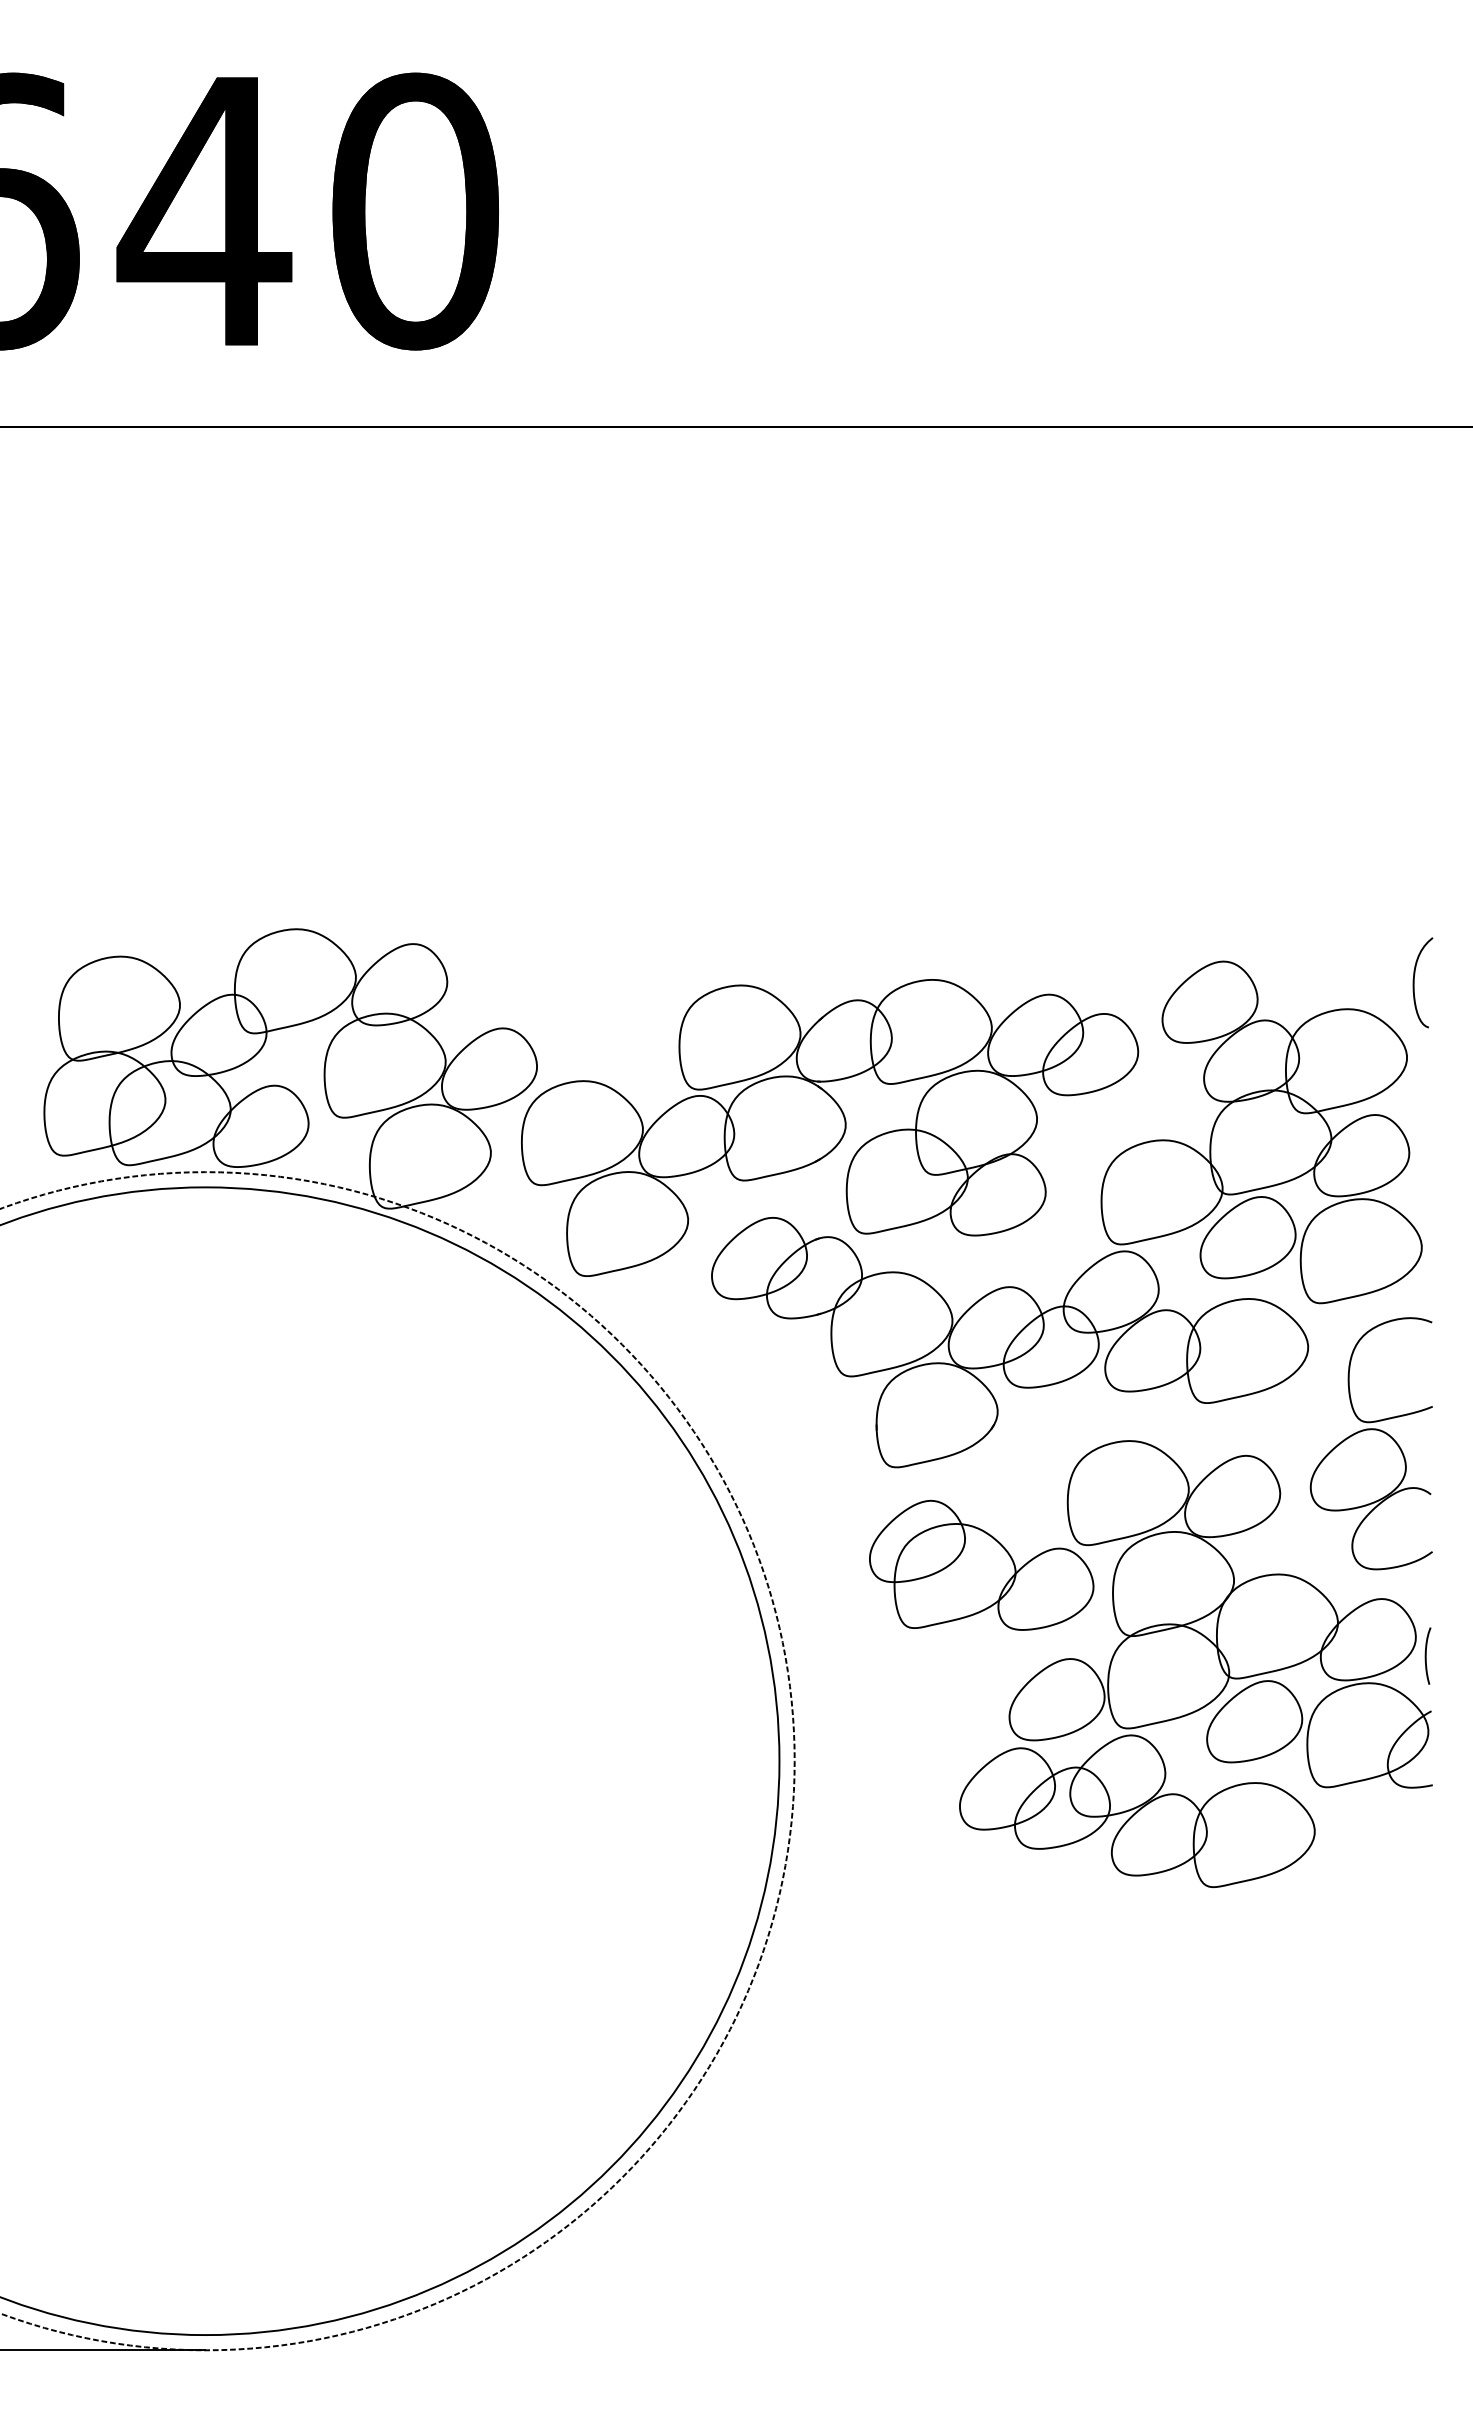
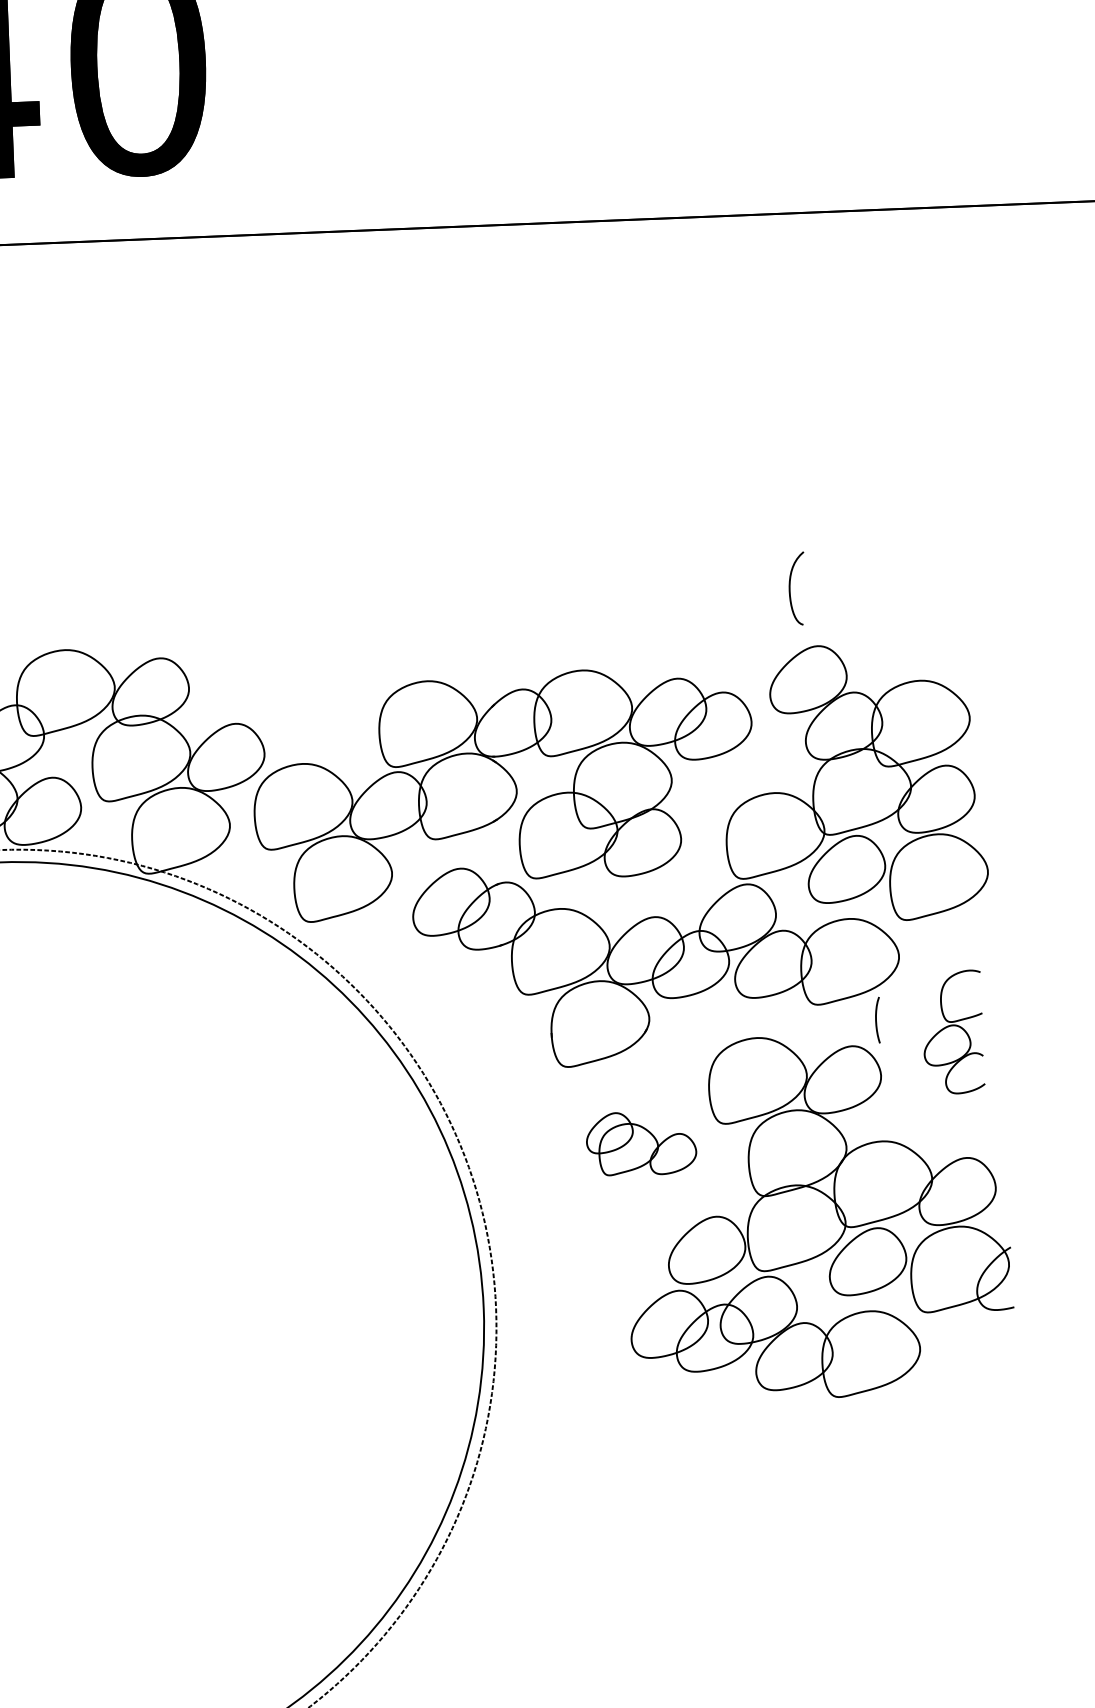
curve: (1414, 982) -> (790, 588), moved
part: (1370, 1443) -> (952, 1032), size x0.6
part: (981, 1564) -> (641, 1142), size x0.6
curve: (1426, 1655) -> (876, 1019), moved

